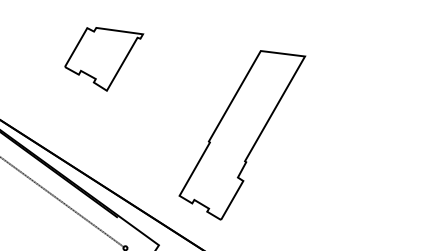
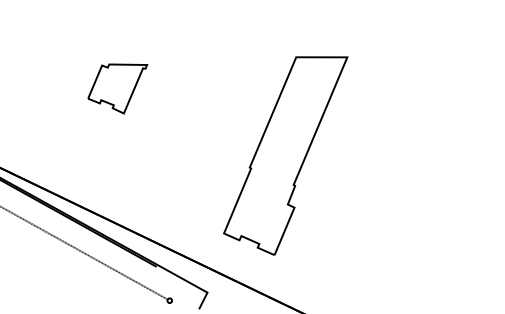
part: (102, 59) -> (117, 88), size x0.7

